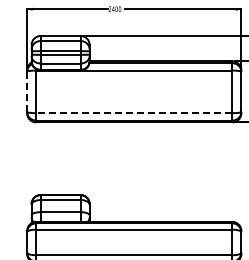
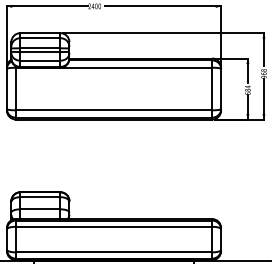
line: (26, 91) -> (6, 88), dashed -> solid
line: (133, 113) -> (113, 110), dashed -> solid

